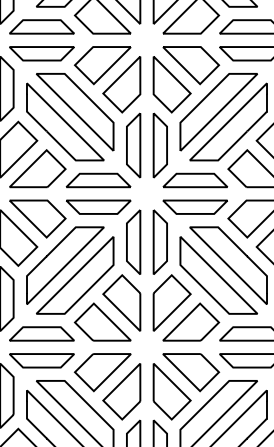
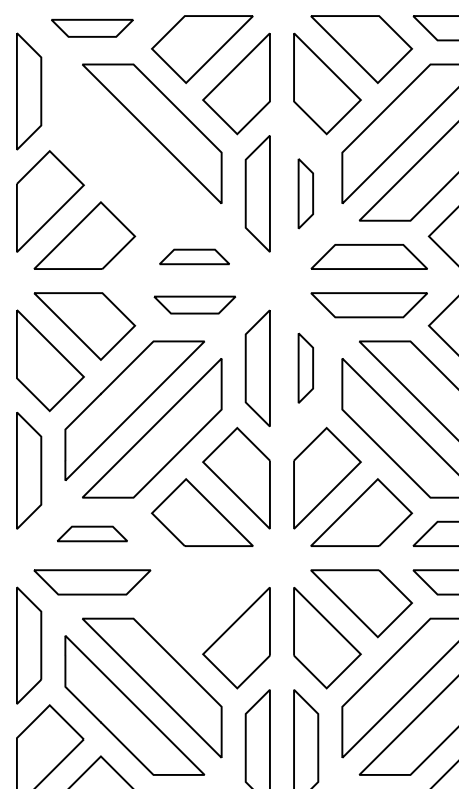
part: (41, 53) -> (91, 27), size x0.7
part: (65, 121) -> (134, 150), removed
part: (159, 145) -> (304, 193), size x0.6
part: (98, 180) -> (194, 256), size x0.6
part: (98, 206) -> (194, 303), size x0.7
part: (159, 241) -> (304, 367), size x0.6
part: (41, 333) -> (91, 533), size x0.6
part: (102, 372) -> (201, 603), removed

